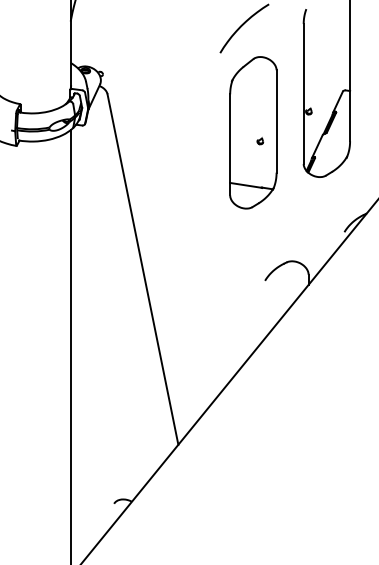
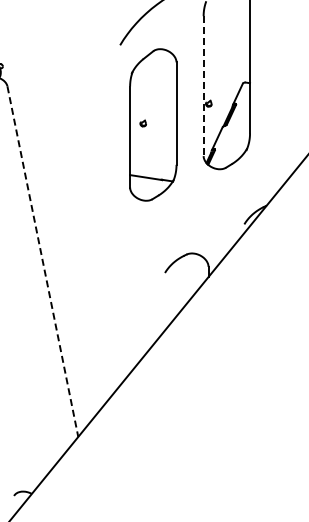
line: (303, 94) -> (203, 86), solid -> dashed
part: (260, 141) -> (143, 123), moved
line: (142, 269) -> (42, 261), solid -> dashed

